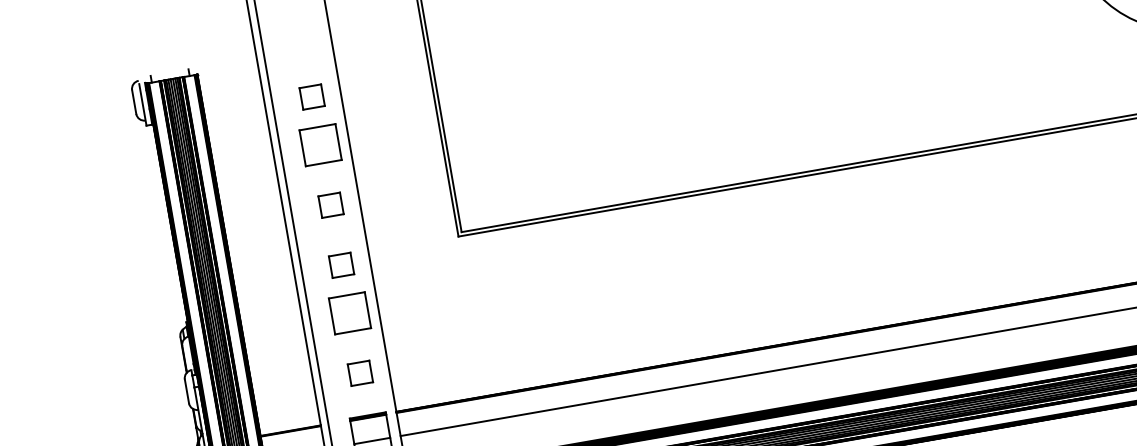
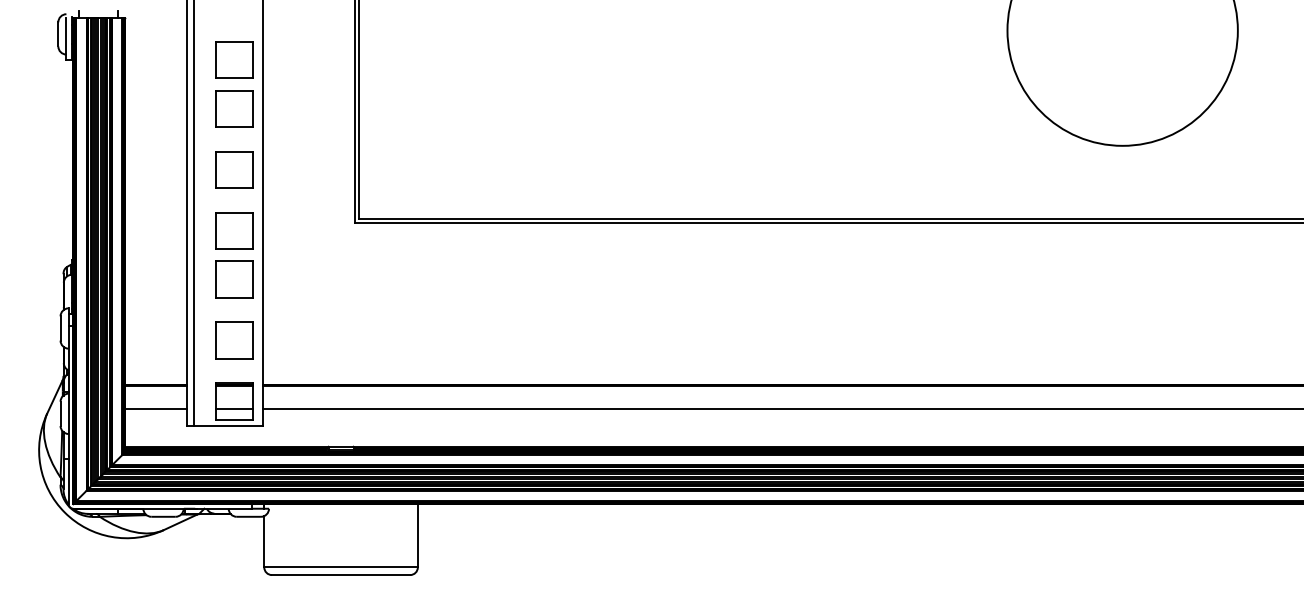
part: (312, 96) -> (234, 59), size x1.67
part: (330, 204) -> (234, 169), size x1.67
part: (341, 264) -> (234, 230), size x1.67
part: (360, 373) -> (234, 340), size x1.67

